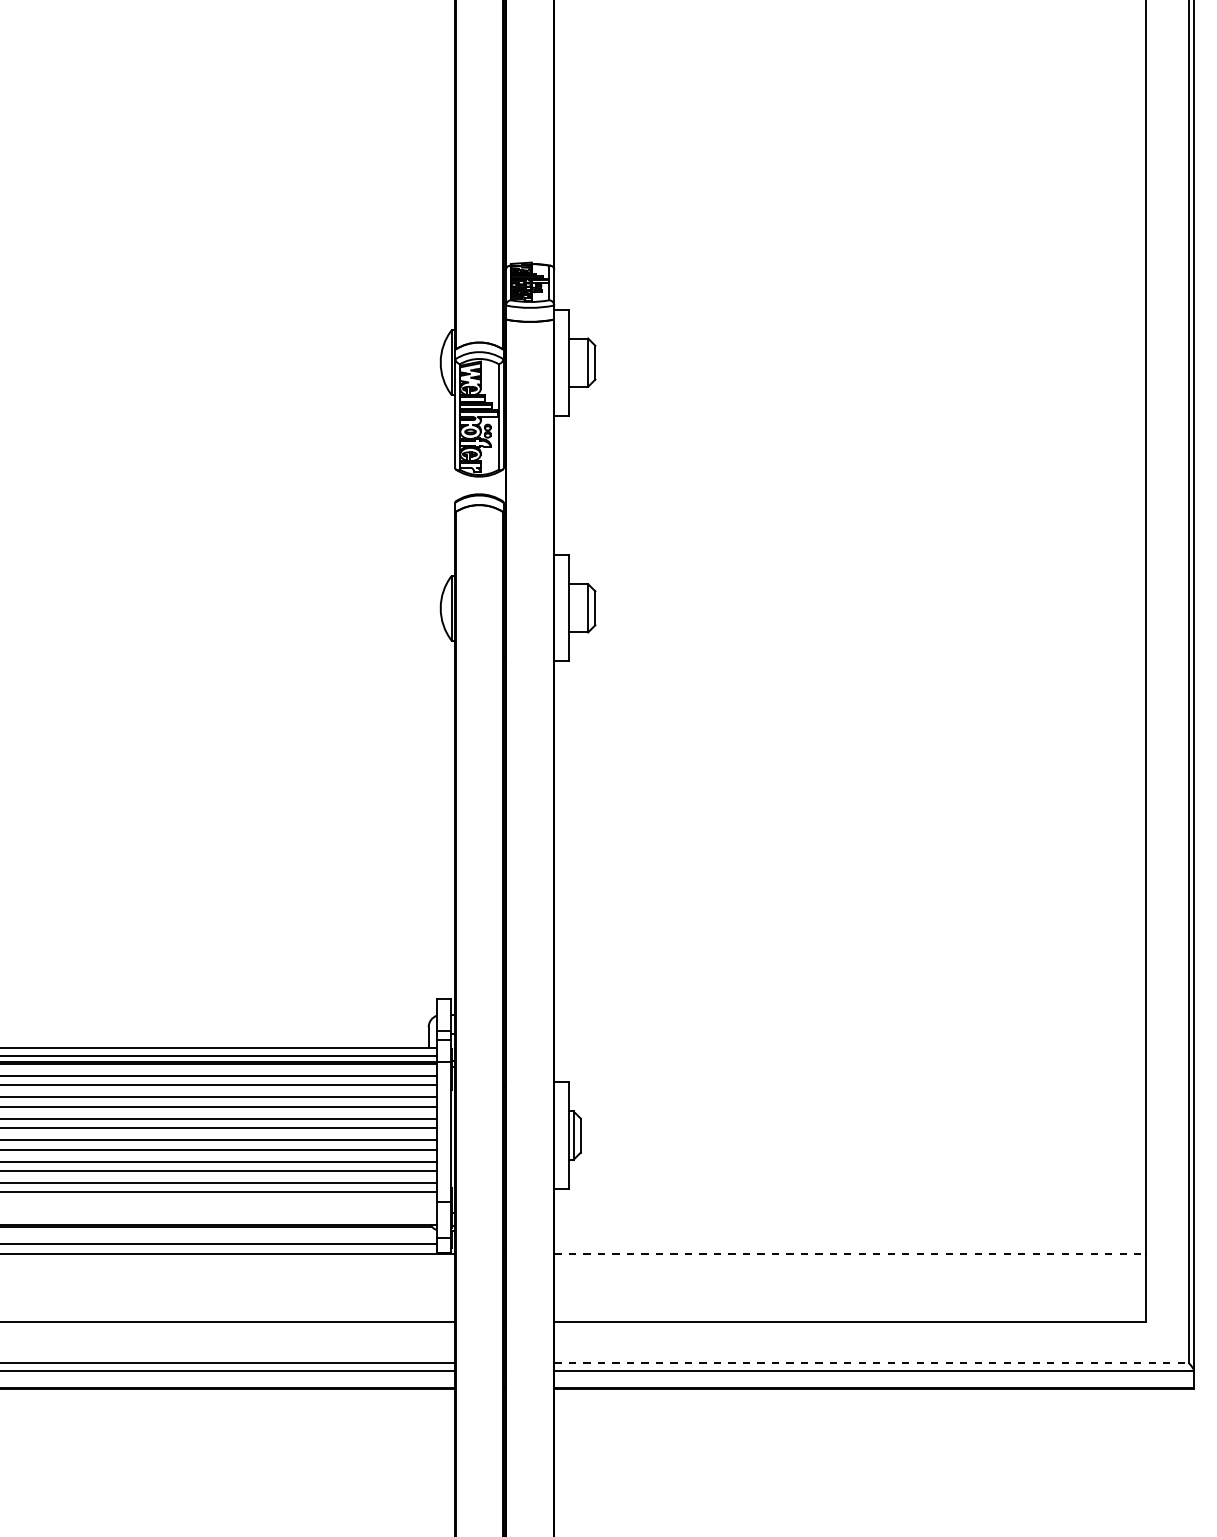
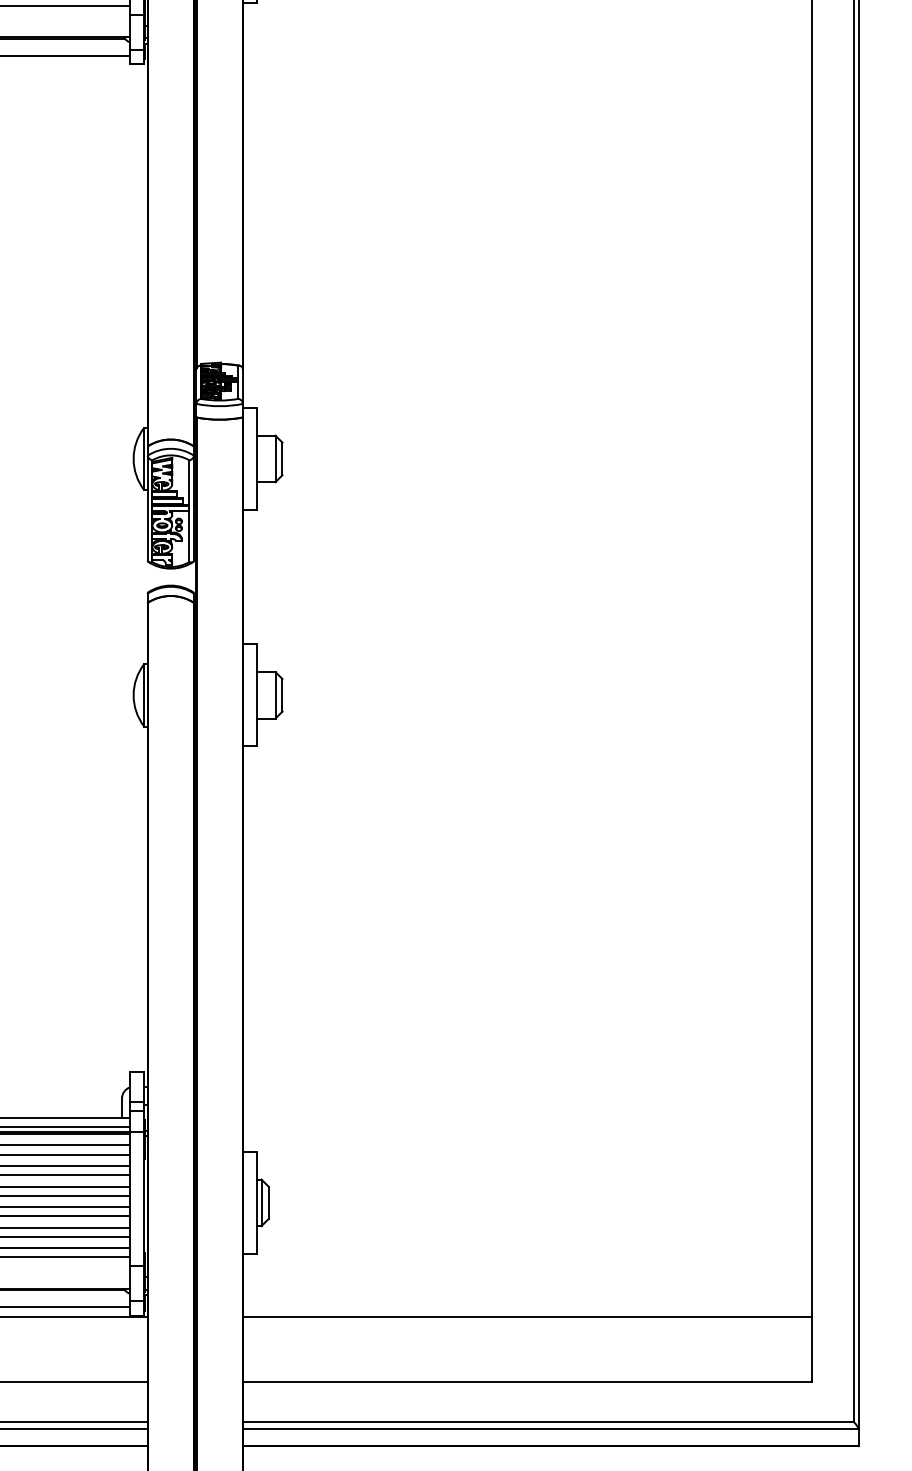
line: (850, 1254) -> (528, 1317), dashed -> solid
line: (872, 1363) -> (549, 1422), dashed -> solid

